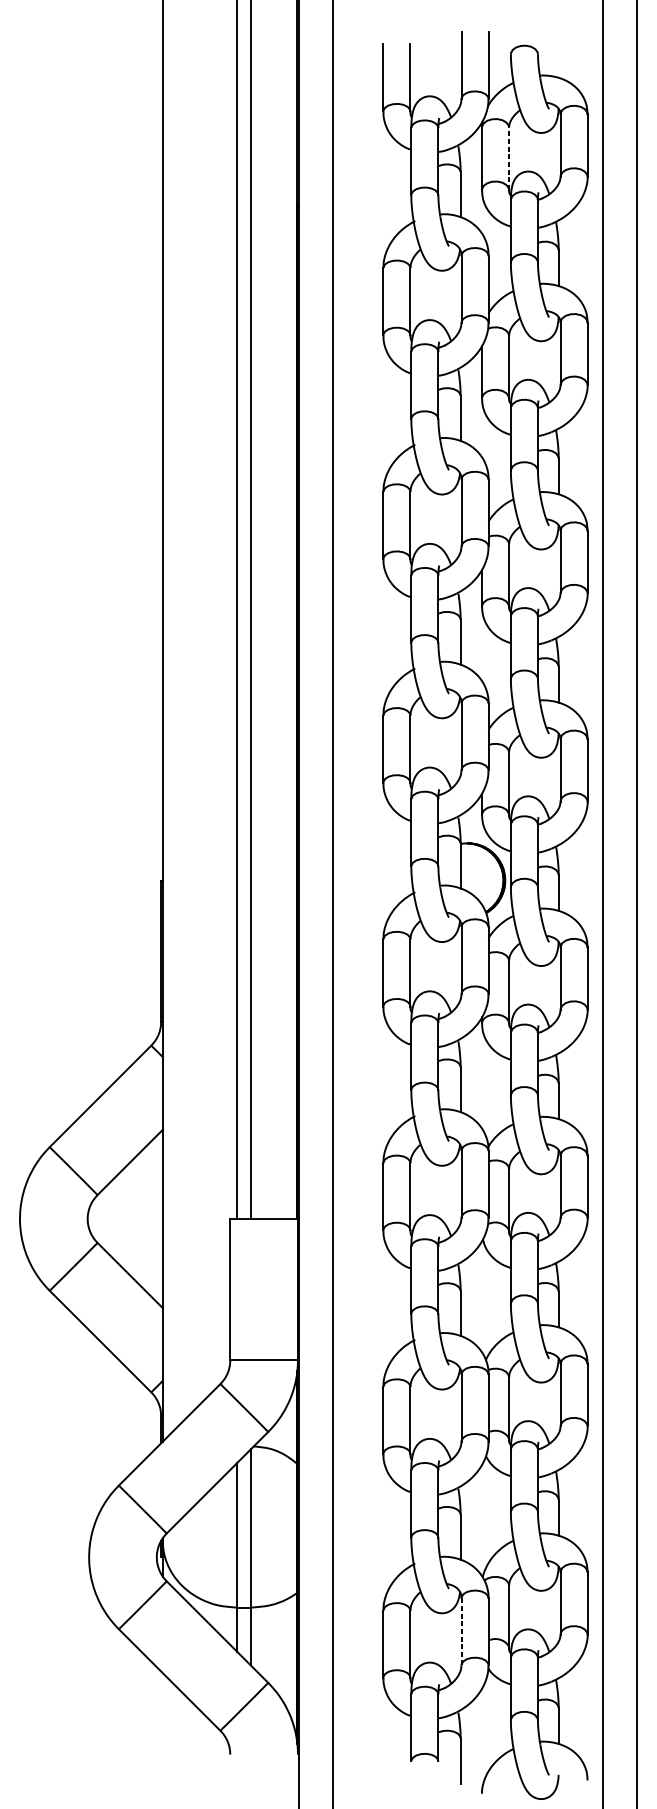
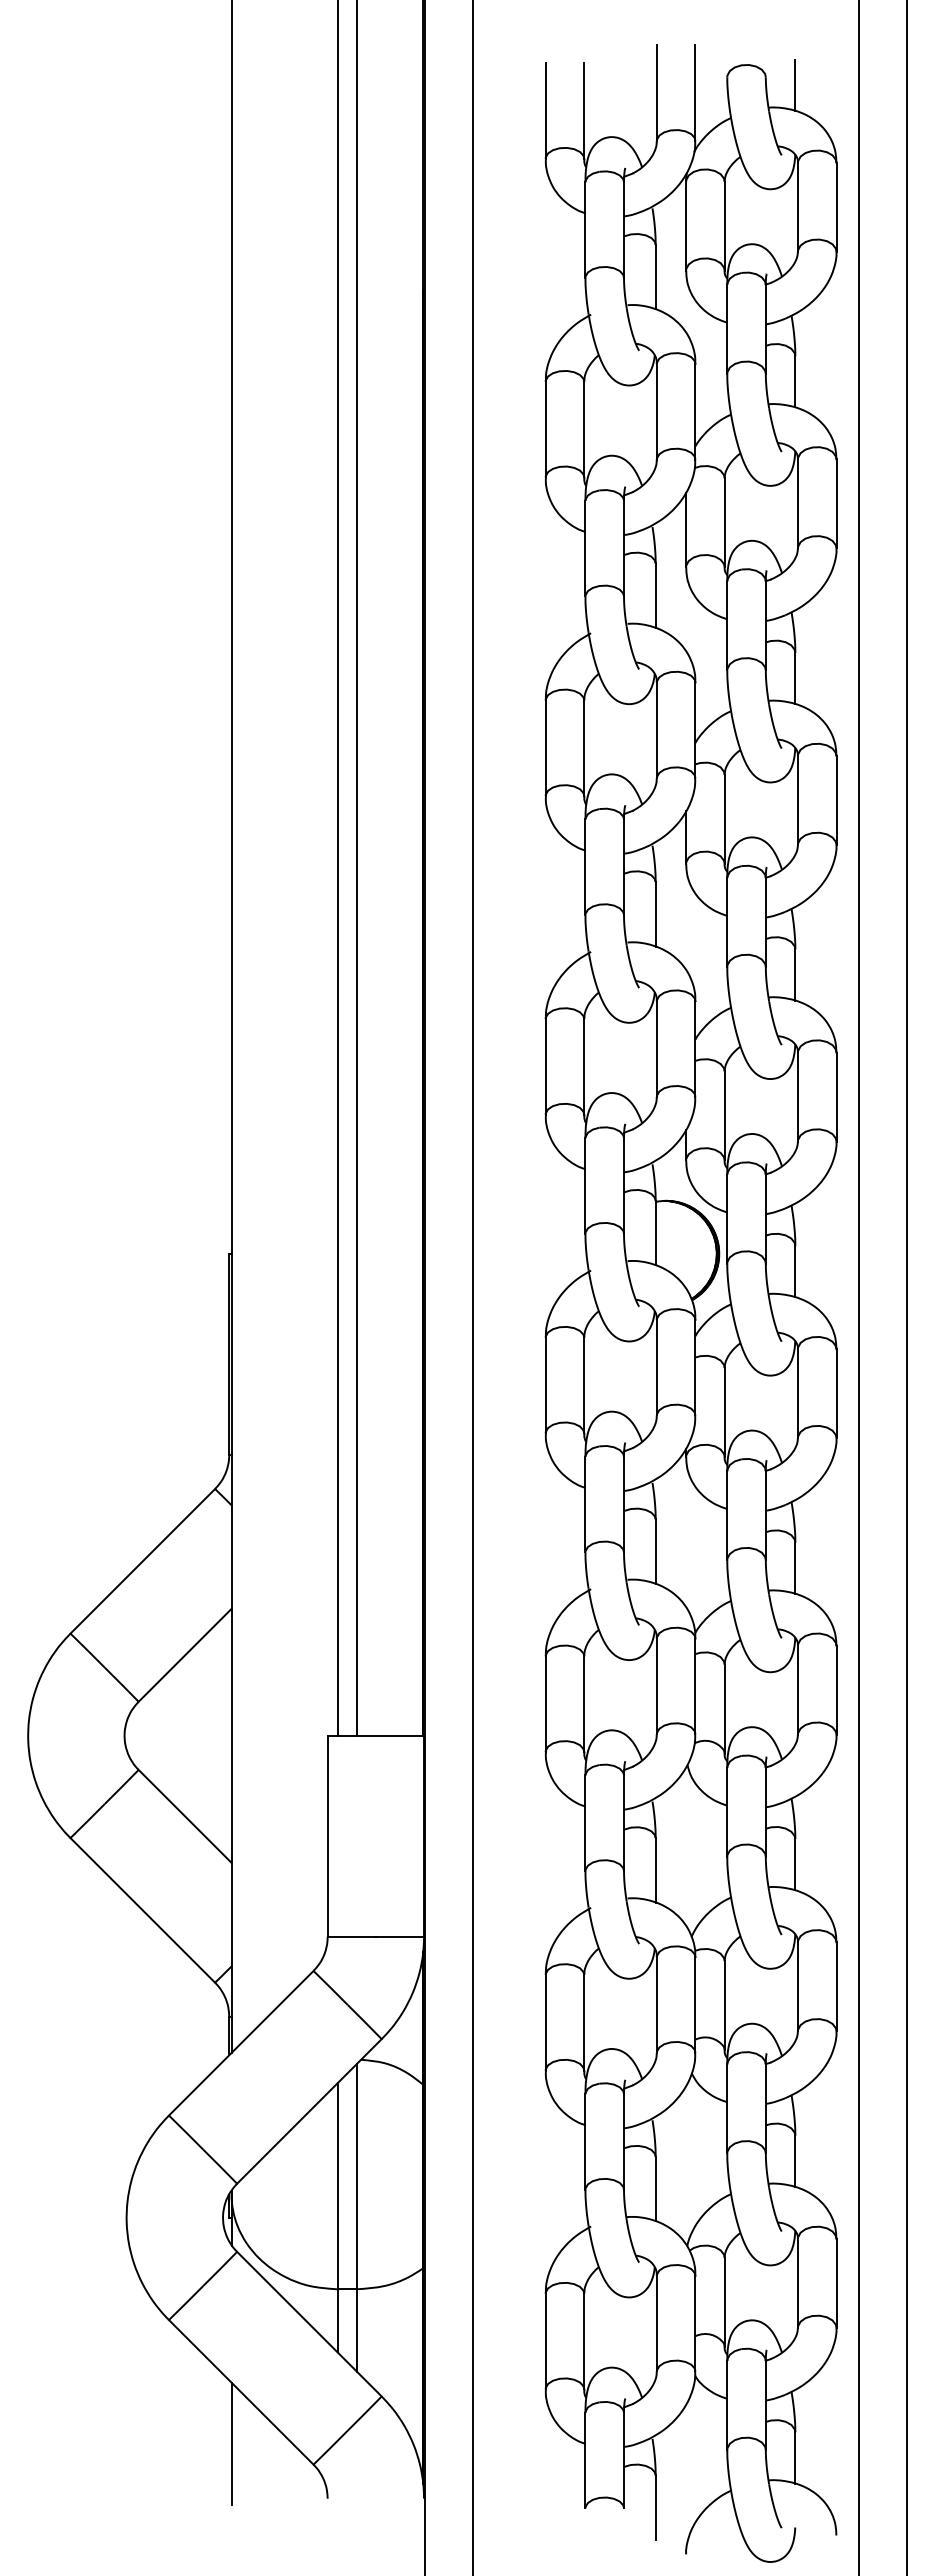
line: (558, 59) -> (795, 84), added
line: (508, 158) -> (724, 225), dashed -> solid
line: (461, 1631) -> (656, 2323), dashed -> solid
line: (162, 1715) -> (231, 2443), added

